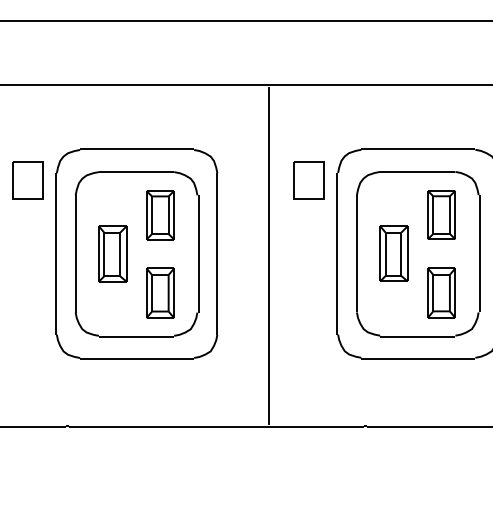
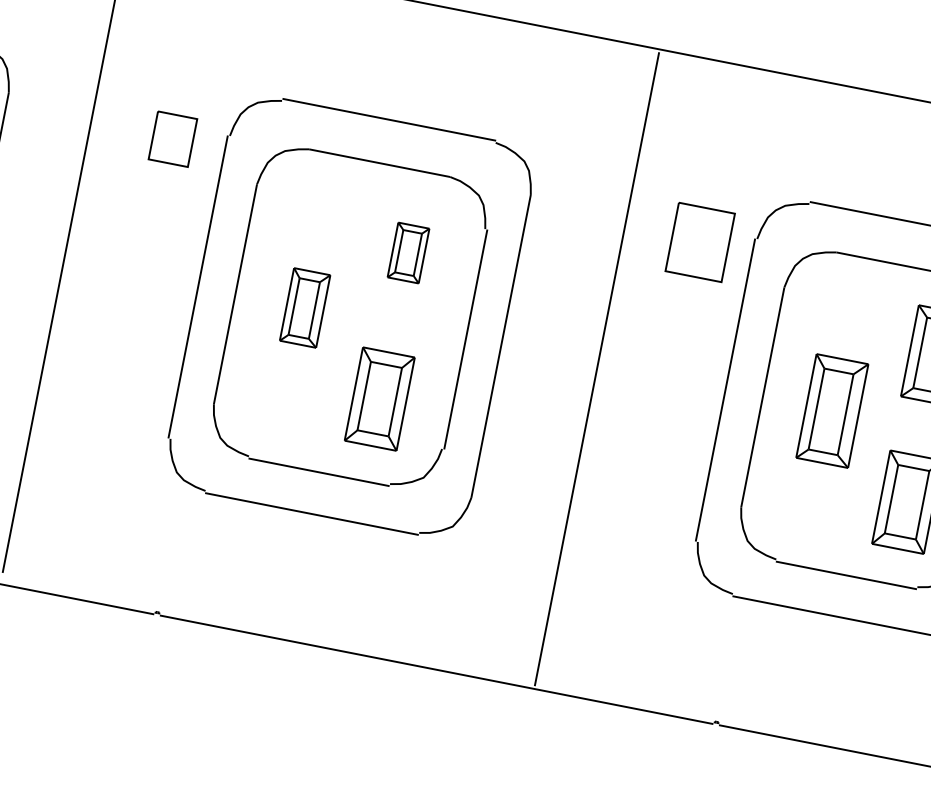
part: (27, 180) -> (172, 138), size x0.7
part: (160, 215) -> (408, 253), size x0.6
part: (112, 253) -> (304, 306), size x0.7

